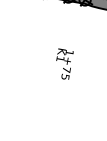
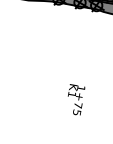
text: (64, 63) -> (76, 99), moved

